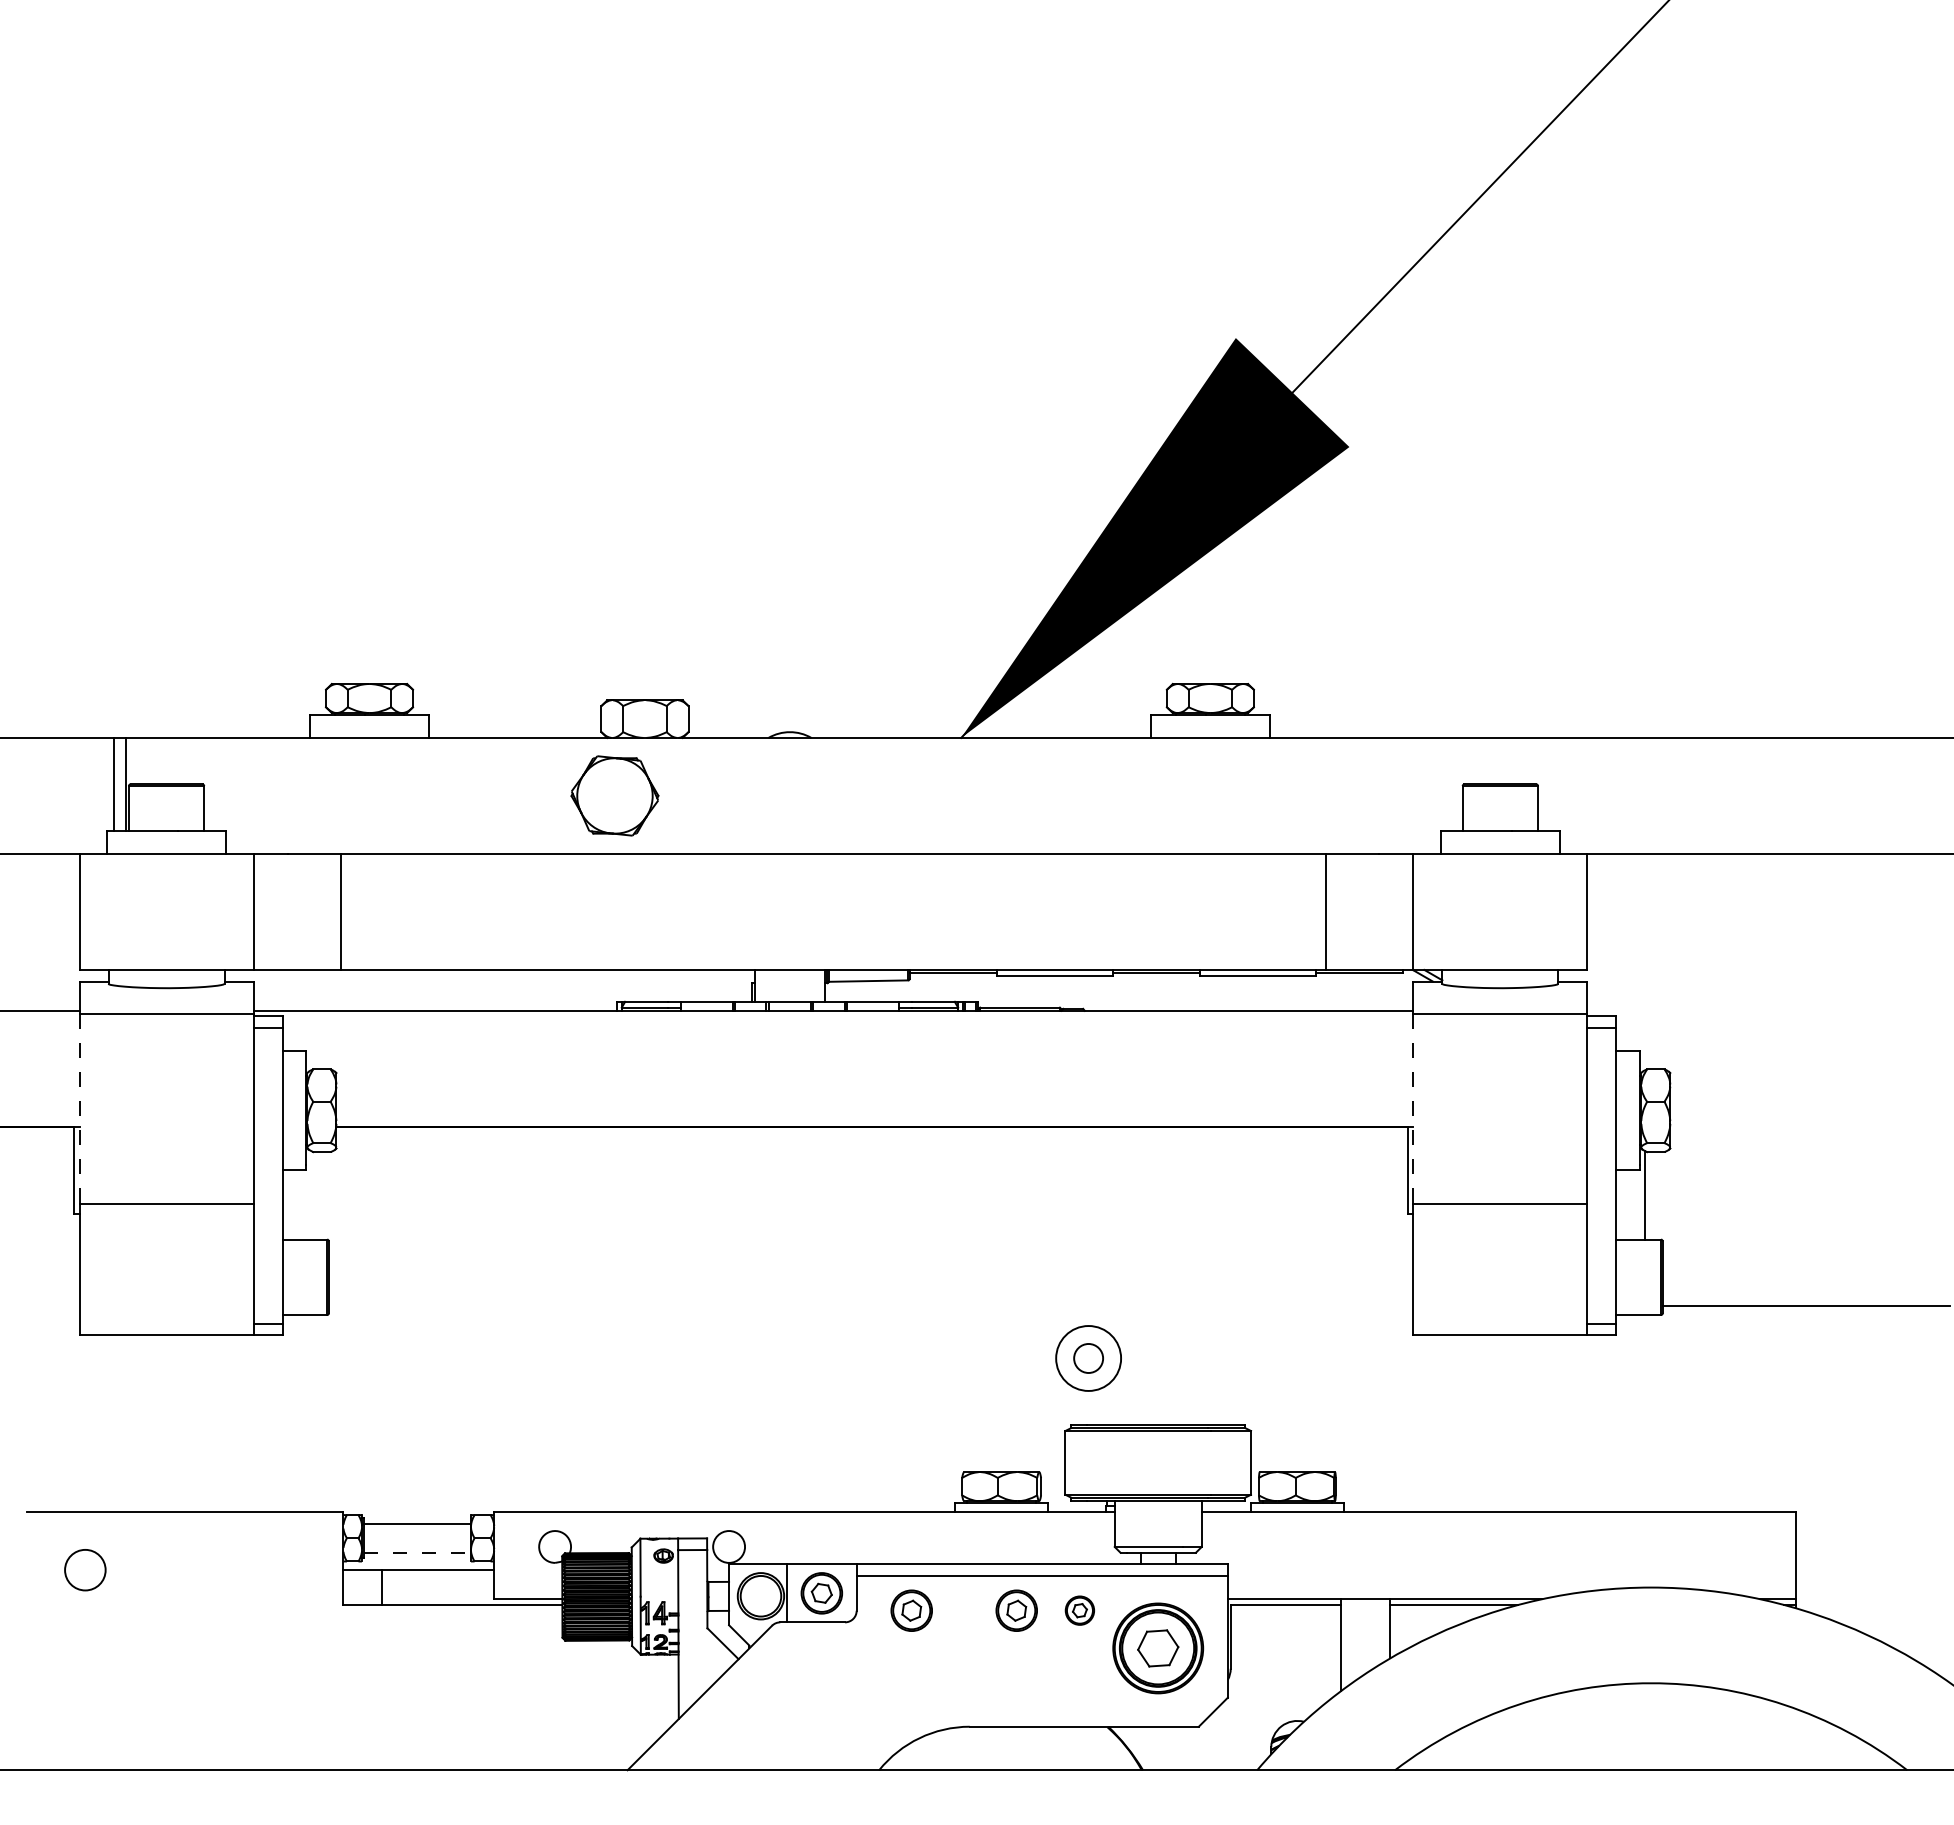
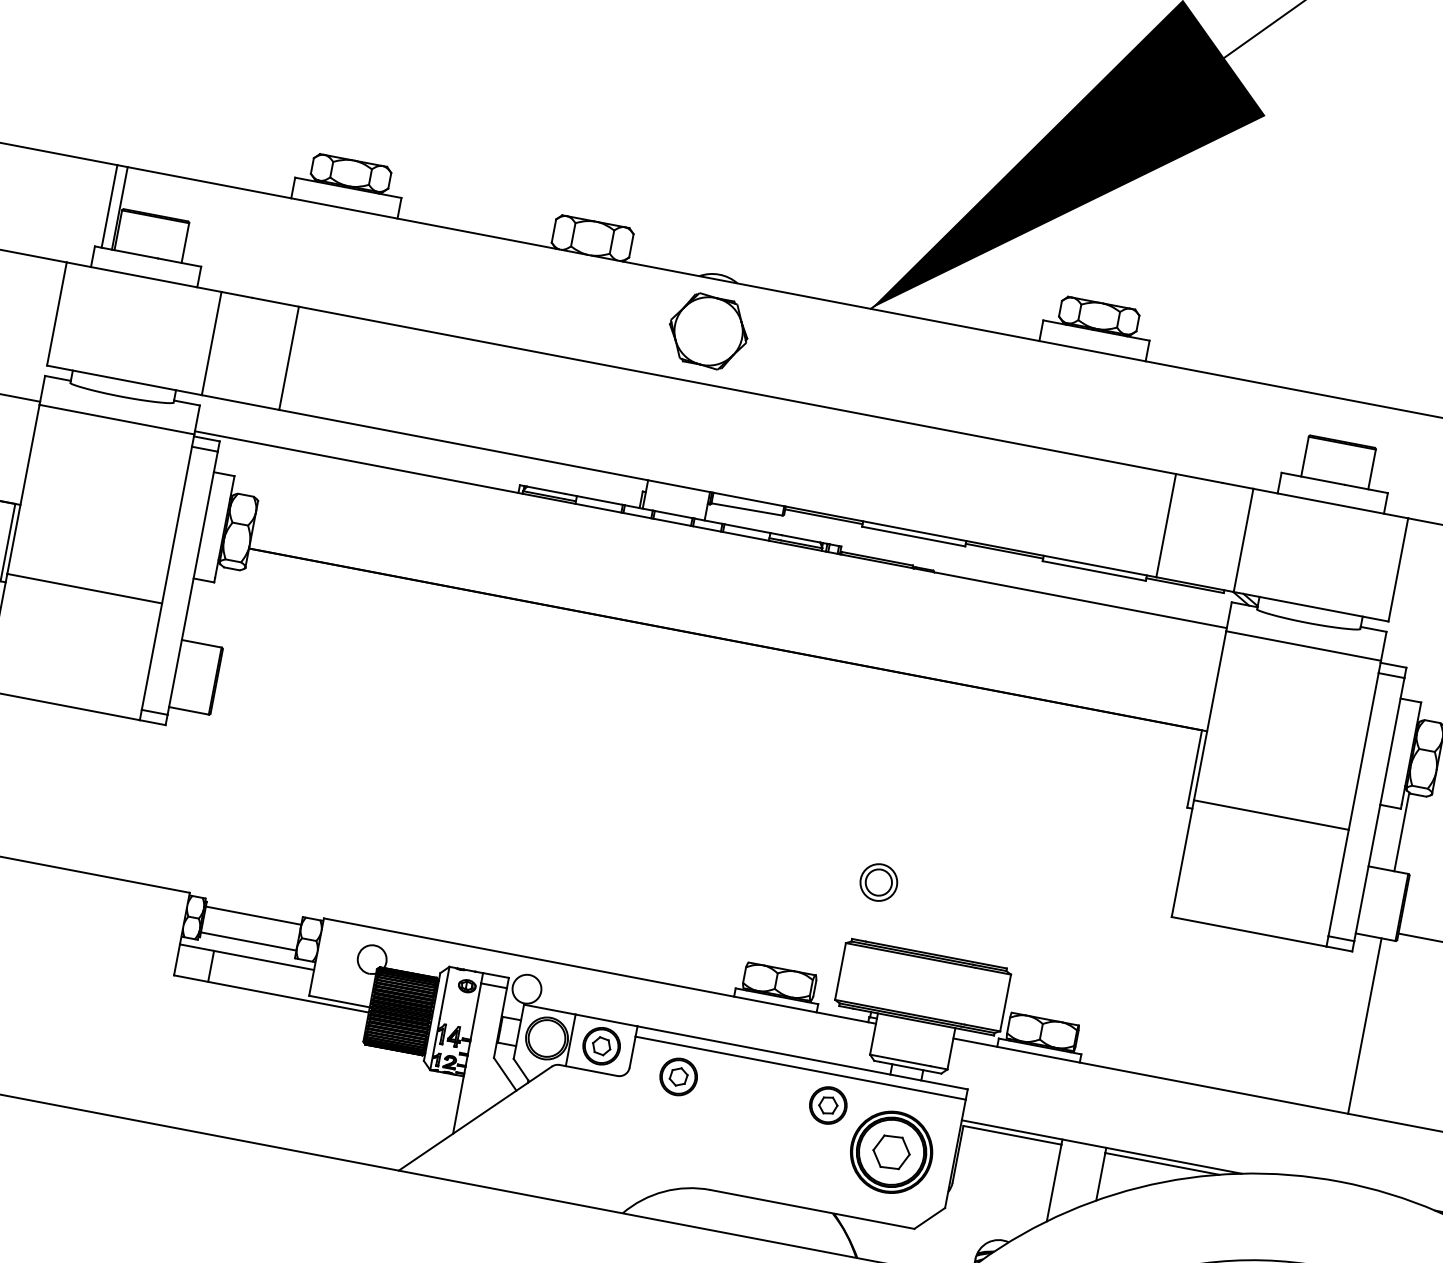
part: (614, 795) -> (708, 330), moved
line: (79, 1109) -> (23, 489), dashed -> solid
line: (1413, 1109) -> (1210, 716), dashed -> solid
circle: (1088, 1358) -> (878, 882), size x0.62
line: (1645, 1413) -> (1364, 1026), added
line: (417, 1552) -> (248, 941), dashed -> solid
part: (1016, 1610) -> (771, 1094), removed
part: (1079, 1610) -> (827, 1105), size x1.43

